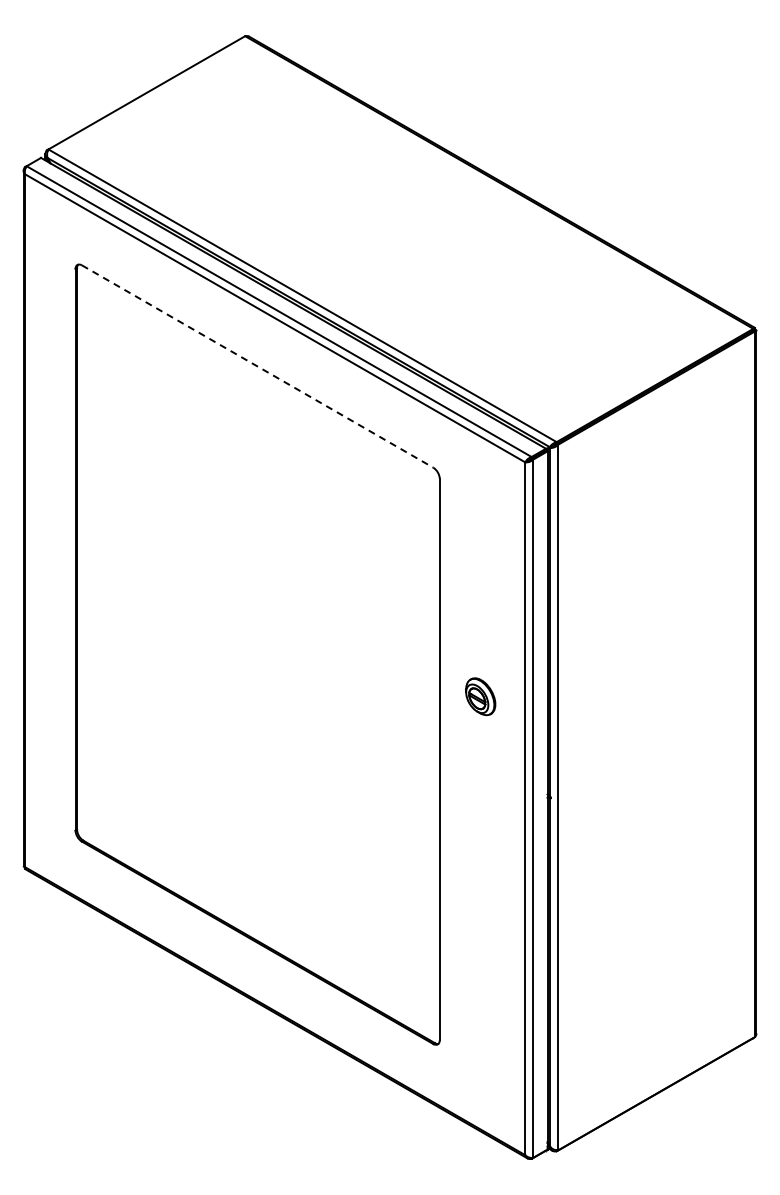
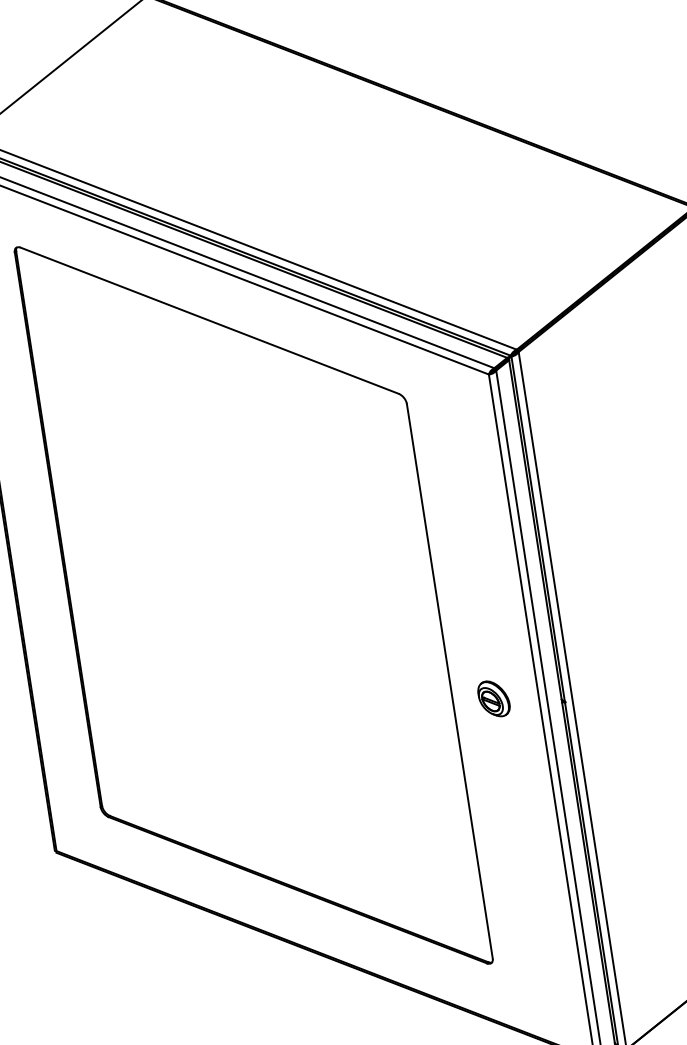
line: (257, 366) -> (209, 320), dashed -> solid
part: (480, 696) -> (493, 698), moved

